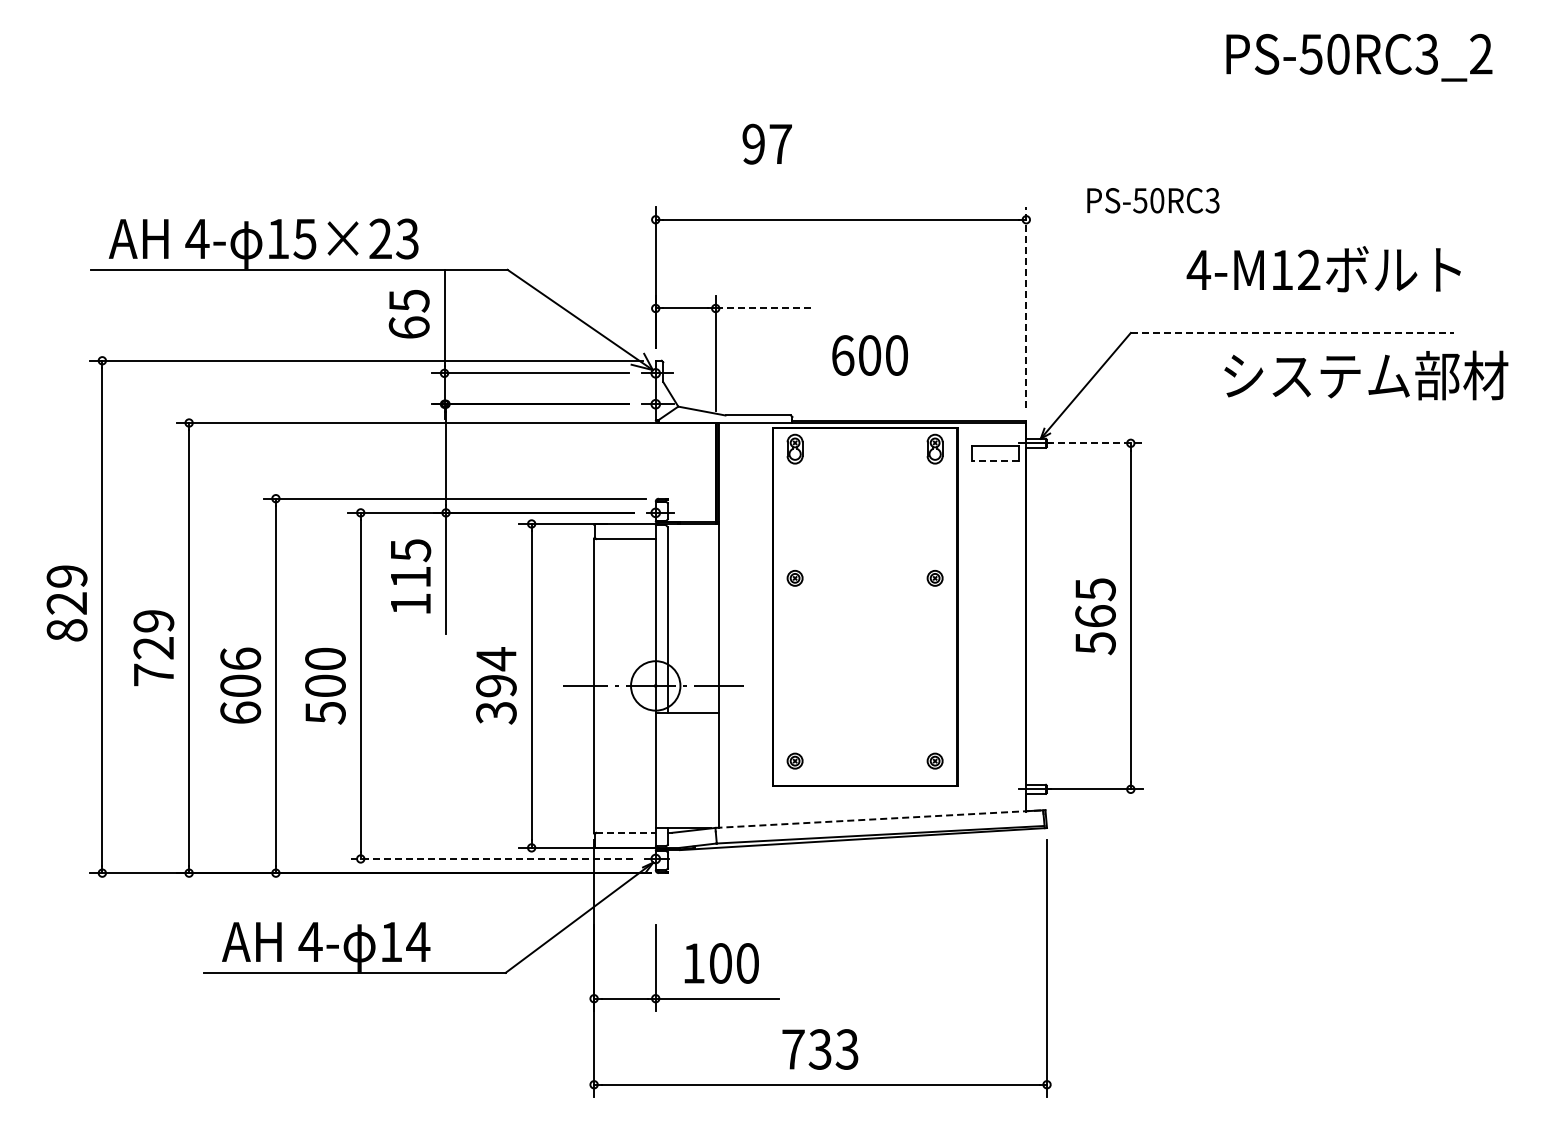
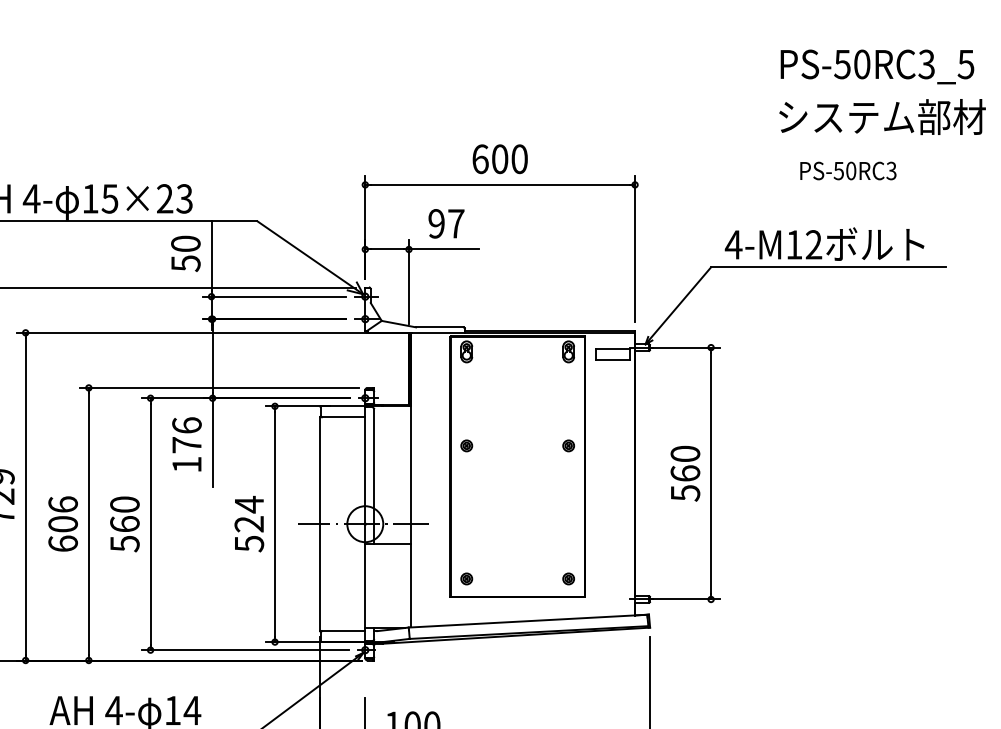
text: (1480, 53) -> (965, 63), PS-50RC3_2 -> PS-50RC3_5
text: (766, 143) -> (445, 223), moved
text: (1153, 200) -> (848, 170), moved
text: (1323, 269) -> (824, 244), moved
line: (1026, 307) -> (635, 248), dashed -> solid
line: (763, 308) -> (443, 249), dashed -> solid
text: (408, 314) -> (185, 253), 65 -> 50
line: (1292, 333) -> (828, 267), dashed -> solid
text: (869, 355) -> (499, 159), moved
text: (1366, 375) -> (882, 117), moved
line: (1095, 443) -> (685, 347), dashed -> solid
line: (995, 460) -> (612, 360), dashed -> solid
text: (410, 563) -> (186, 435), 115 -> 176
text: (1095, 589) -> (685, 454), 565 -> 560
text: (325, 685) -> (124, 523), 500 -> 560
text: (496, 699) -> (249, 534), 394 -> 524
line: (880, 819) -> (528, 621), dashed -> solid
line: (625, 832) -> (343, 630), dashed -> solid
line: (490, 858) -> (245, 649), dashed -> solid

